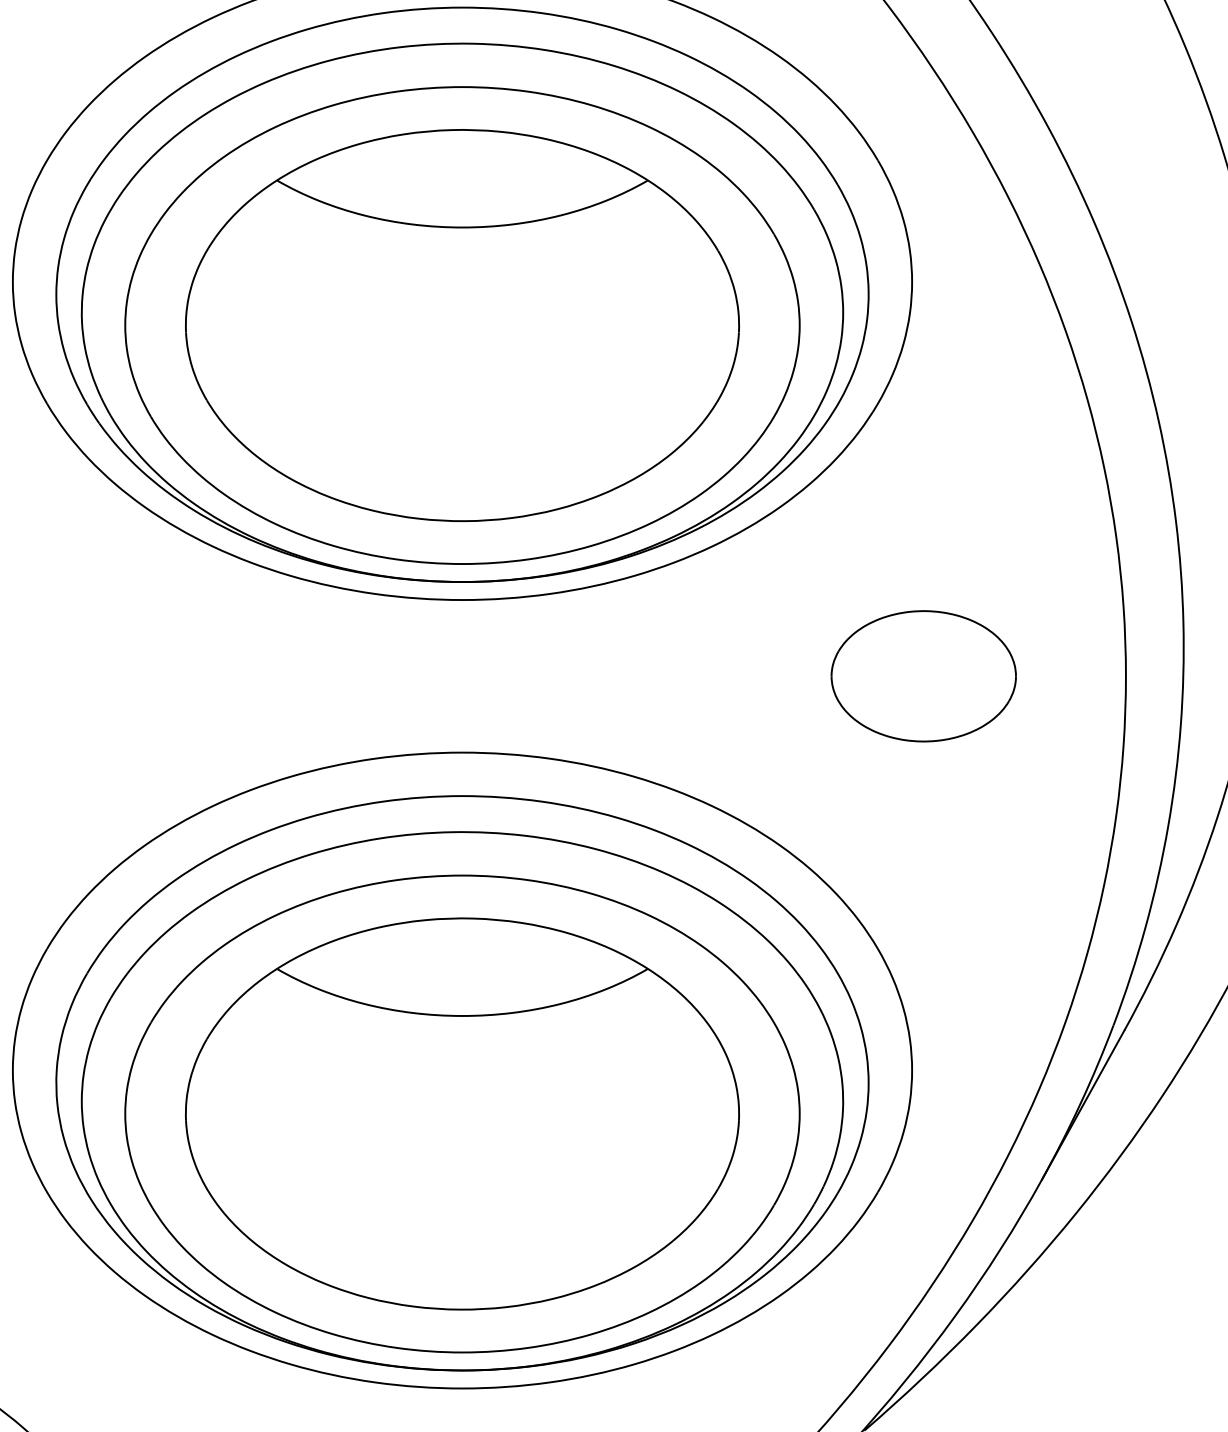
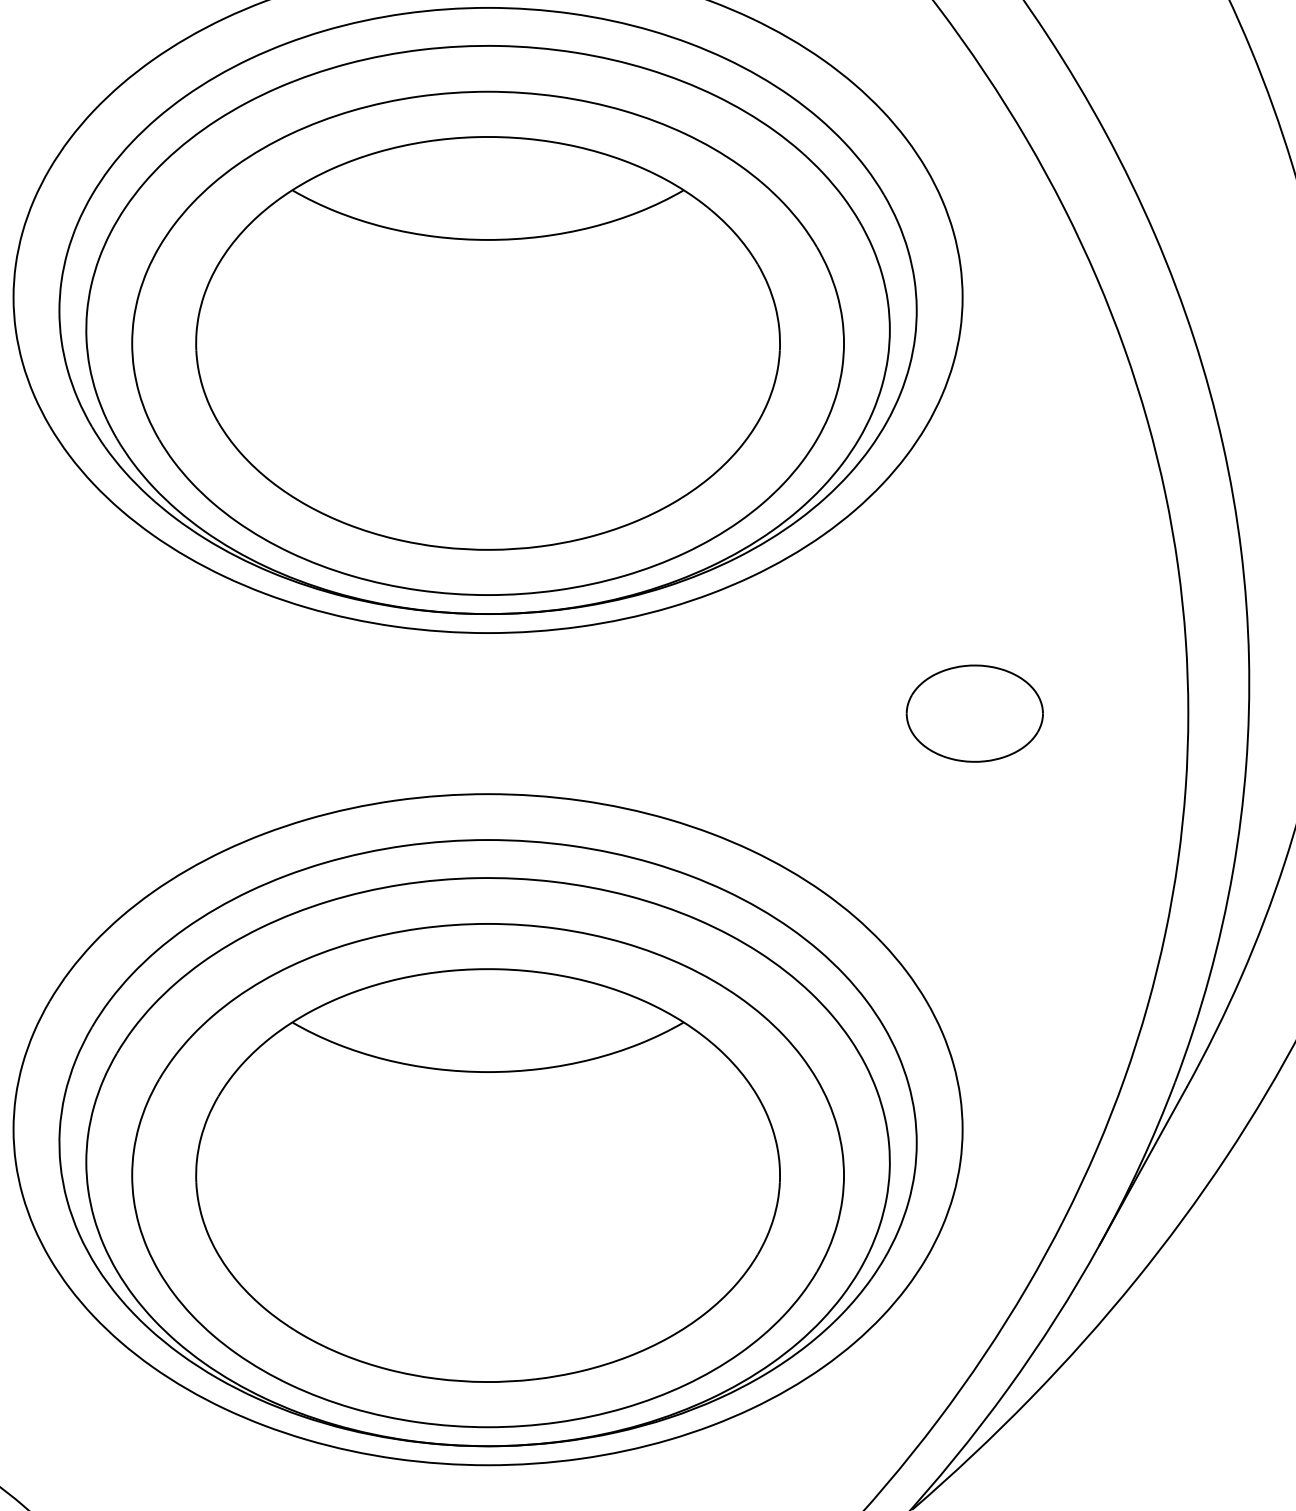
part: (923, 676) -> (974, 713), size x0.7

